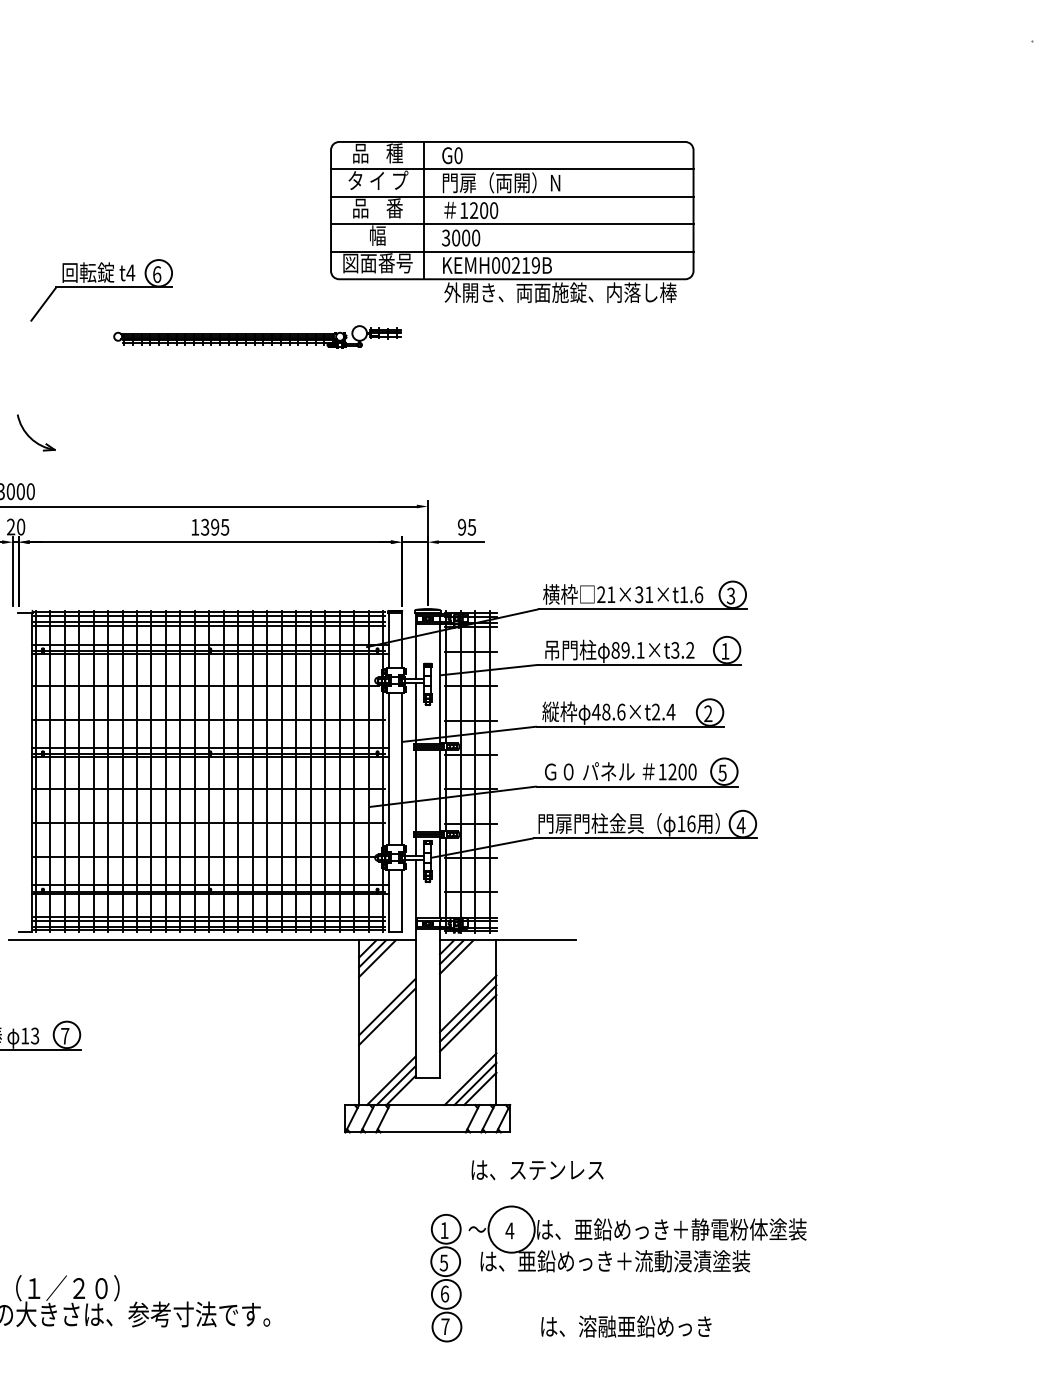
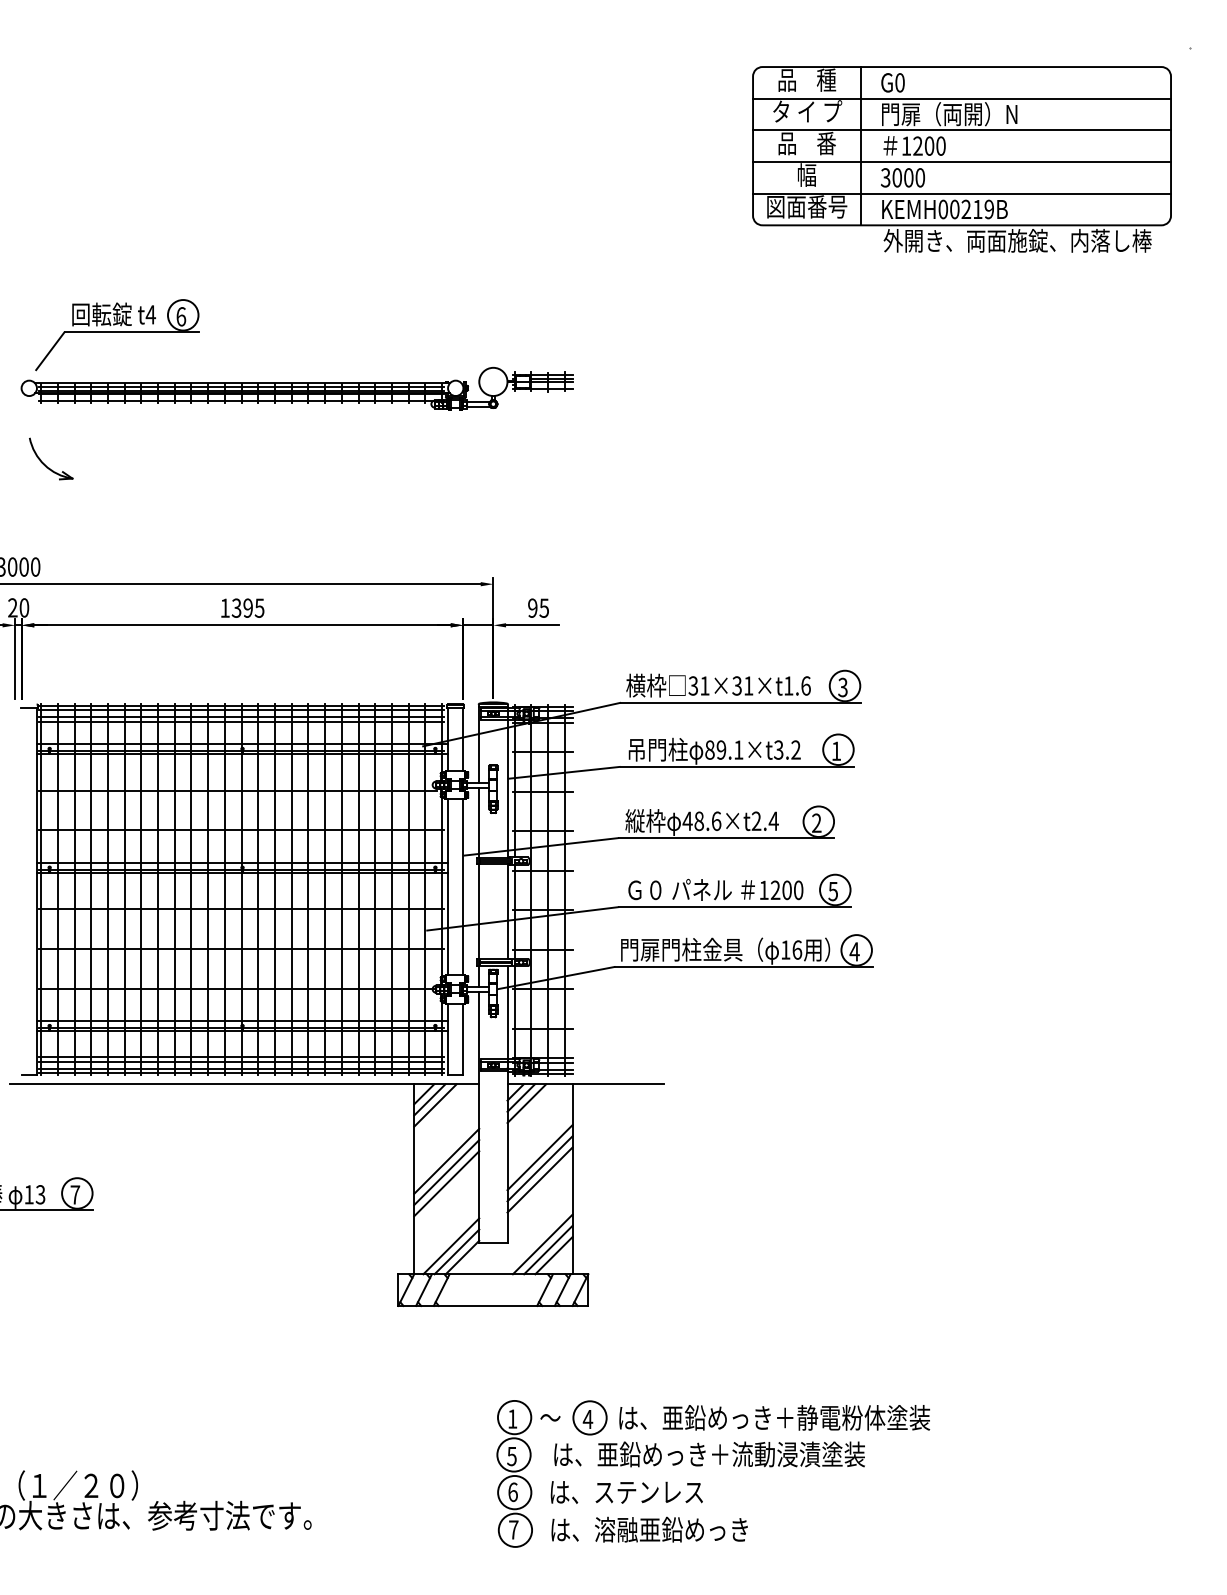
part: (512, 221) -> (962, 158), moved
part: (257, 336) -> (297, 388), size x1.67
part: (31, 437) -> (45, 464), moved
text: (601, 595) -> (693, 686), 21×31×t1.6 -> 31×31×t1.6
line: (387, 1026) -> (446, 1183), added
text: (537, 1170) -> (626, 1492), moved
circle: (511, 1229) -> (589, 1417), size x0.62
text: (626, 1326) -> (649, 1529), moved

